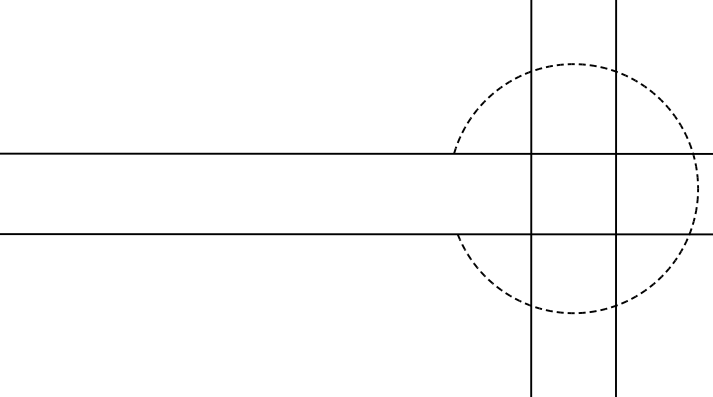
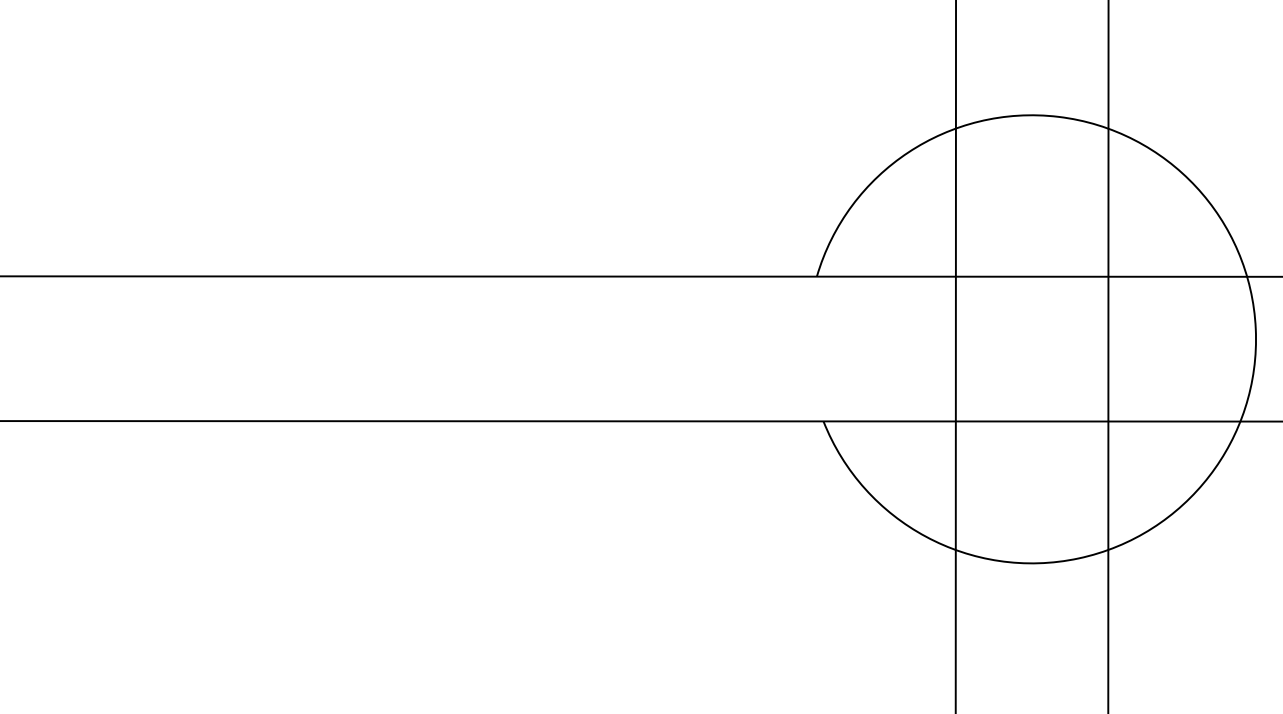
arc: (697, 182) -> (1254, 328), dashed -> solid

